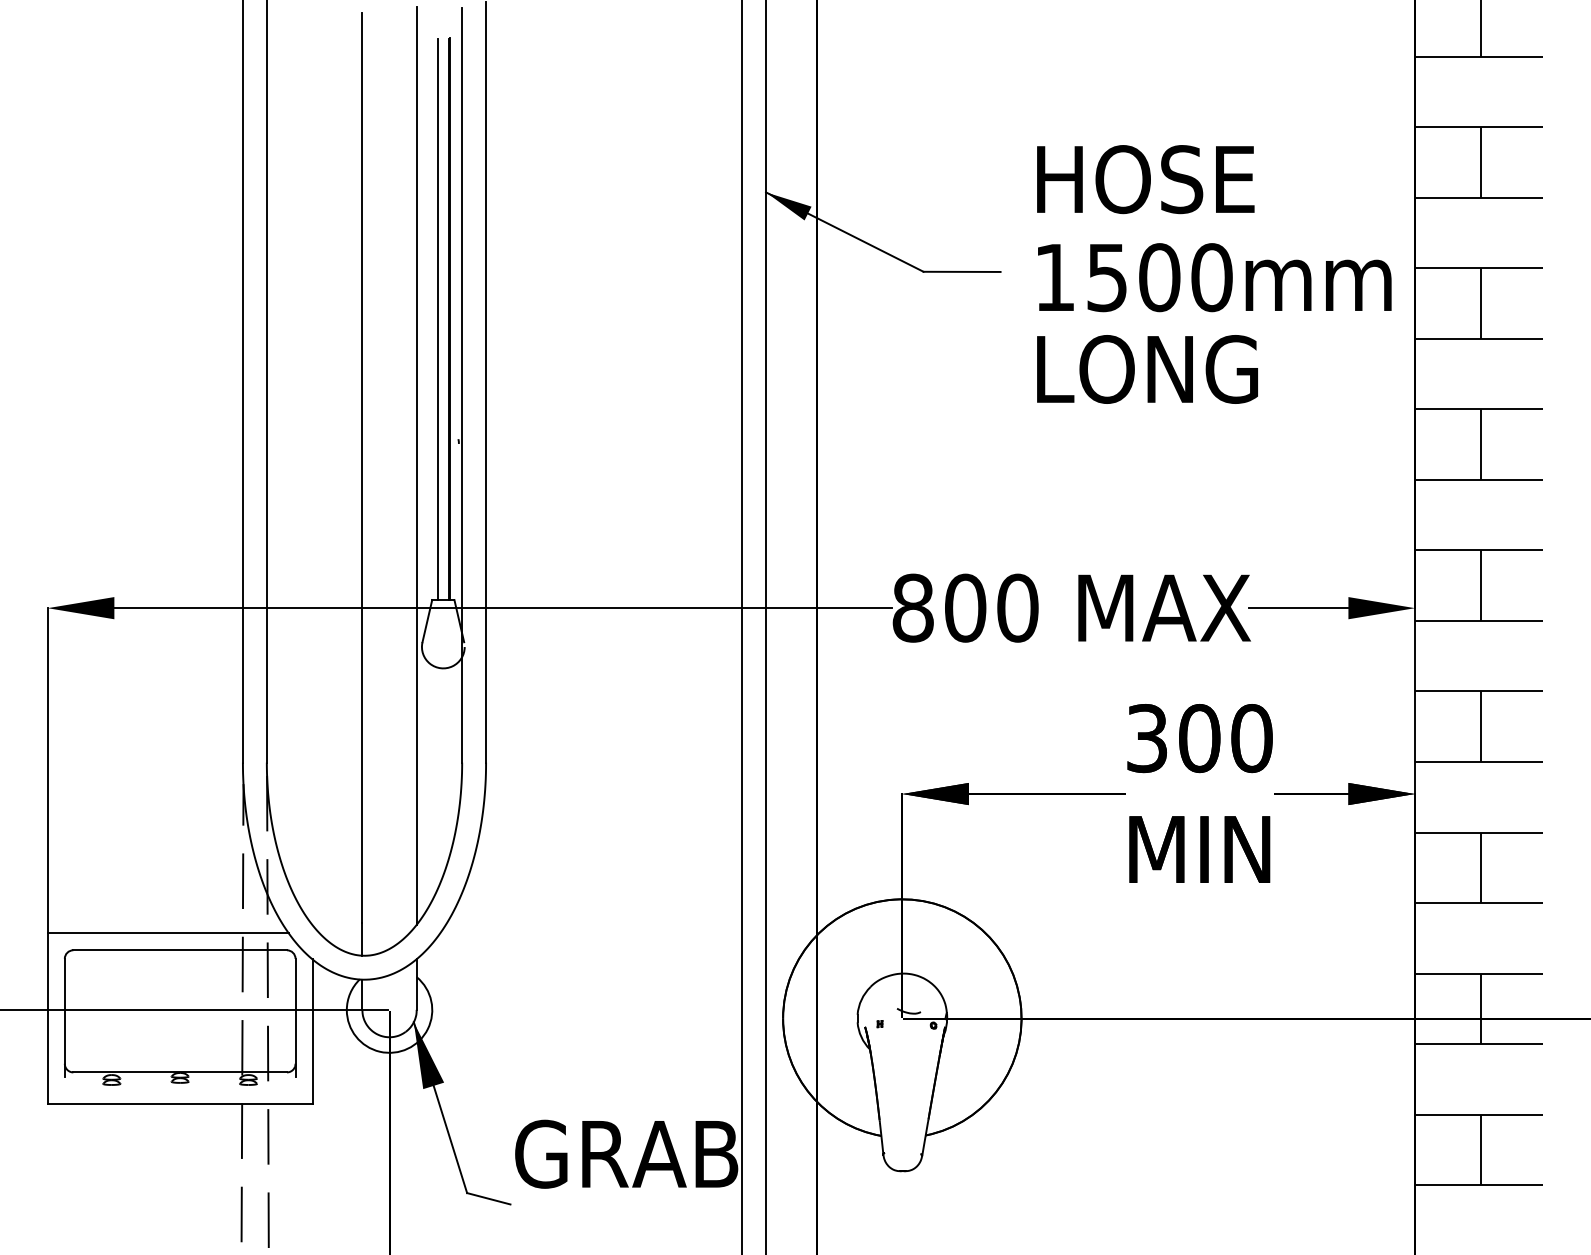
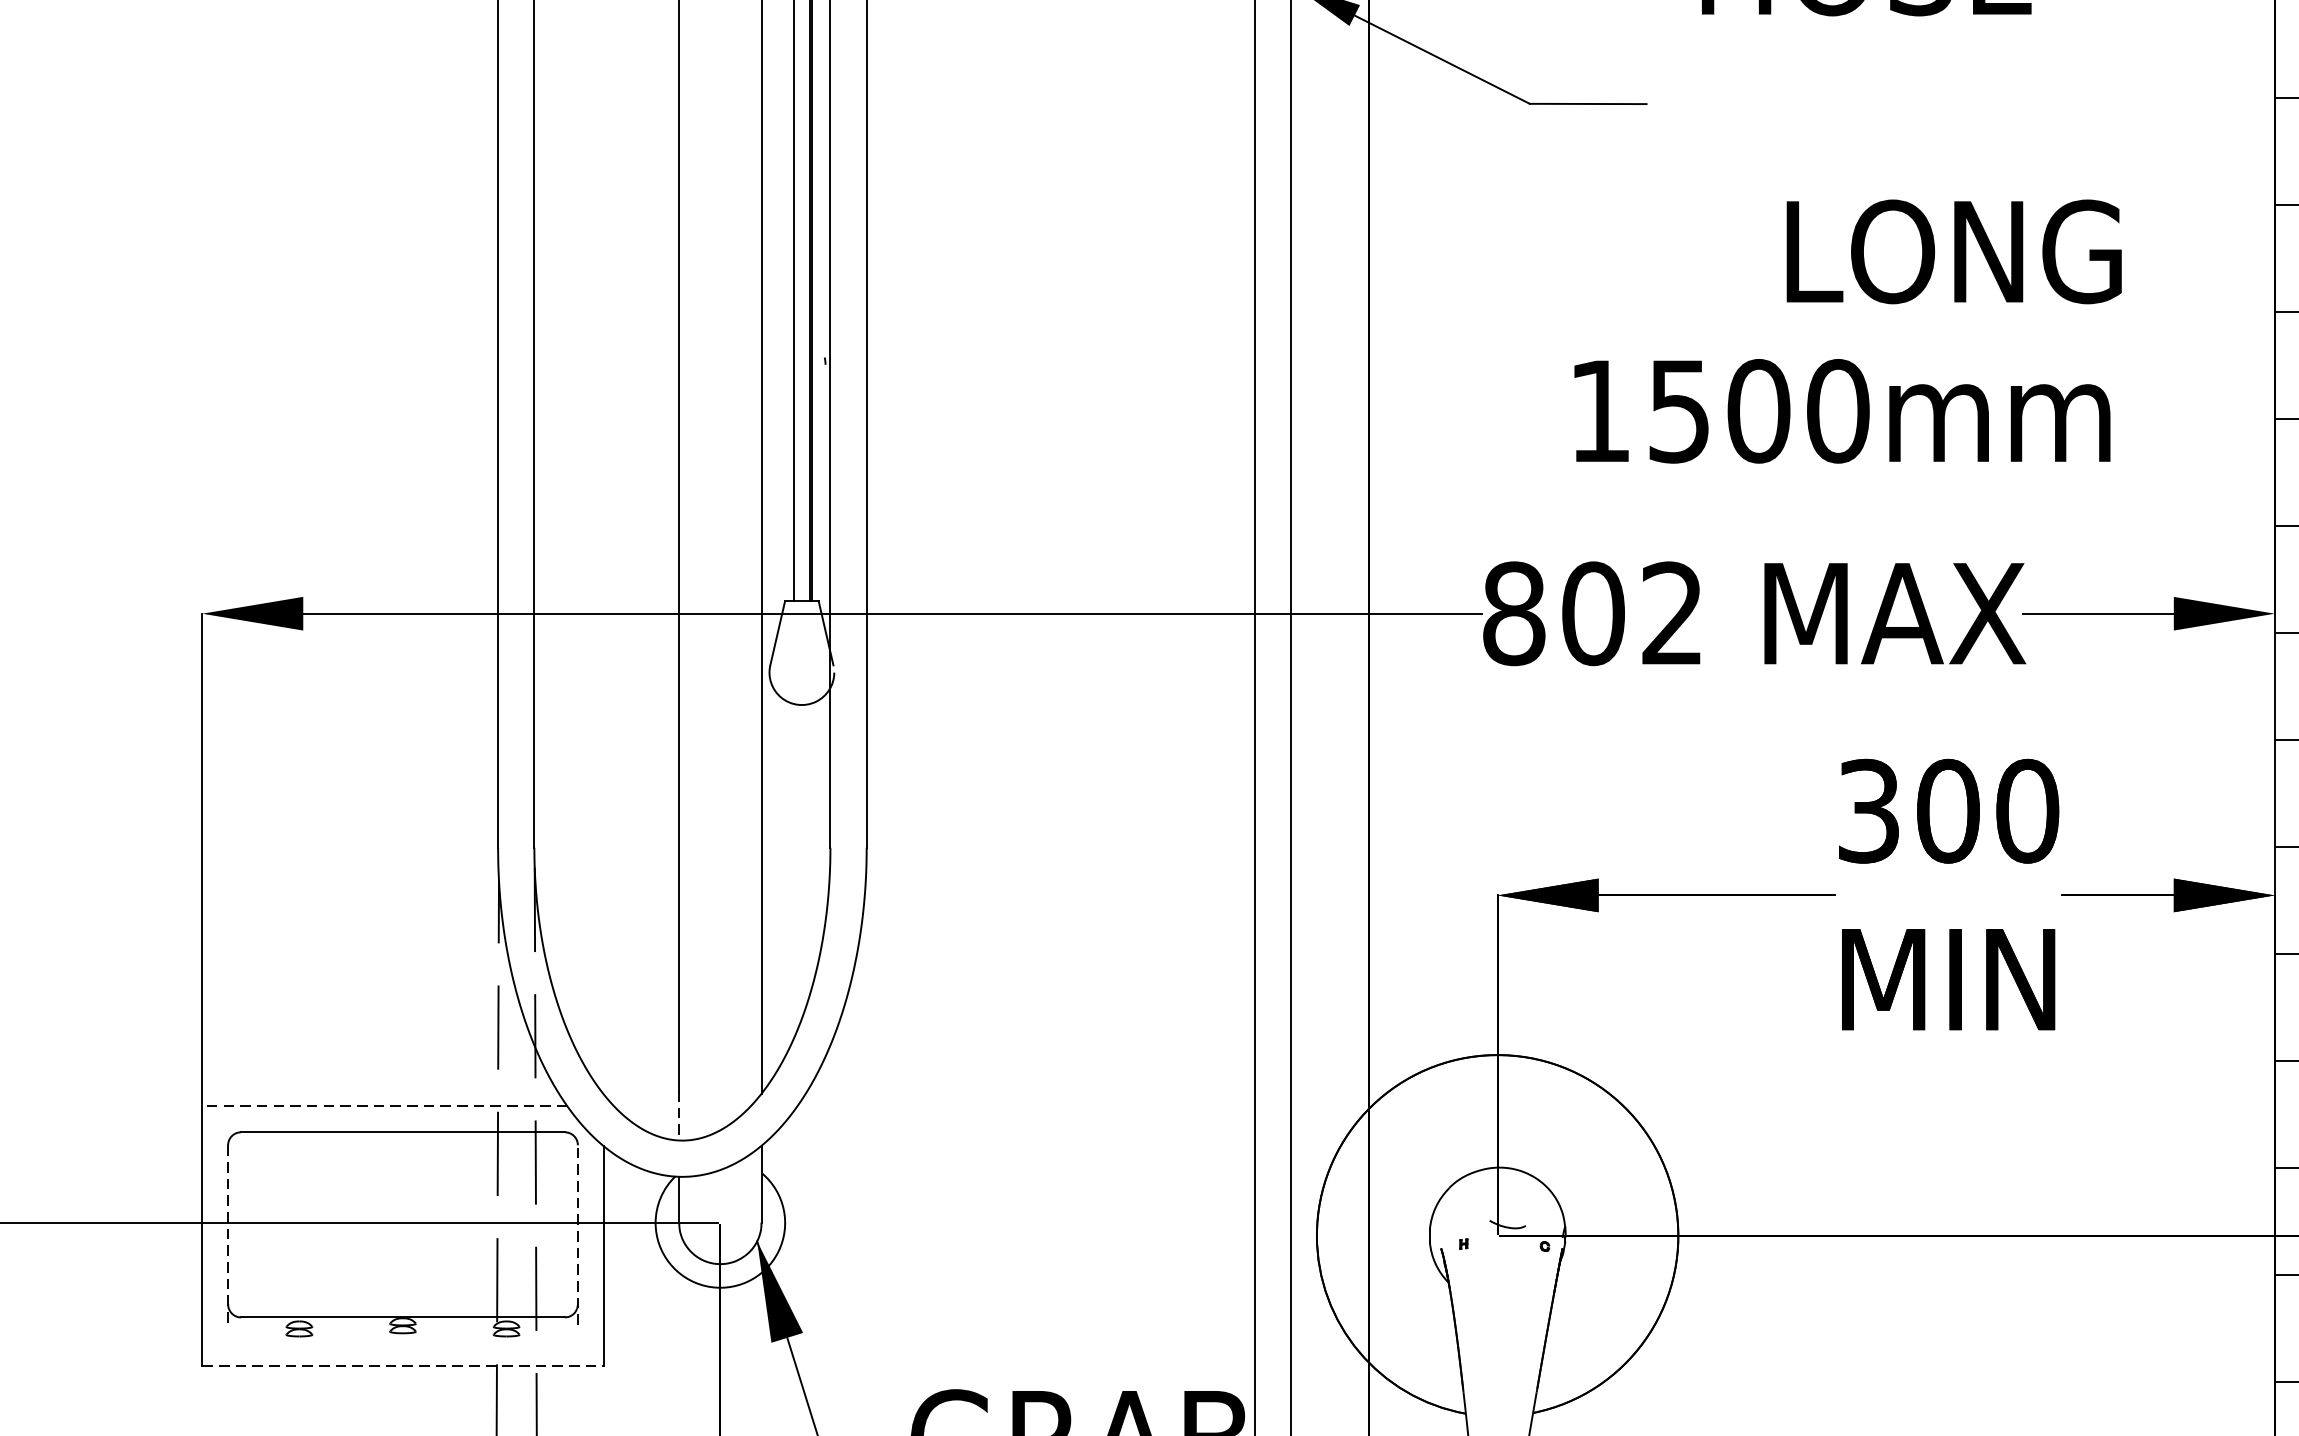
text: (1214, 277) -> (1841, 411), moved
text: (1147, 369) -> (1954, 251), moved
text: (1017, 607) -> (1672, 612), 800 -> 802
line: (168, 933) -> (385, 1106), solid -> dashed
line: (362, 939) -> (679, 1115), solid -> dashed
line: (295, 1017) -> (577, 1234), solid -> dashed
line: (64, 1018) -> (227, 1235), solid -> dashed
line: (180, 1104) -> (403, 1366), solid -> dashed

